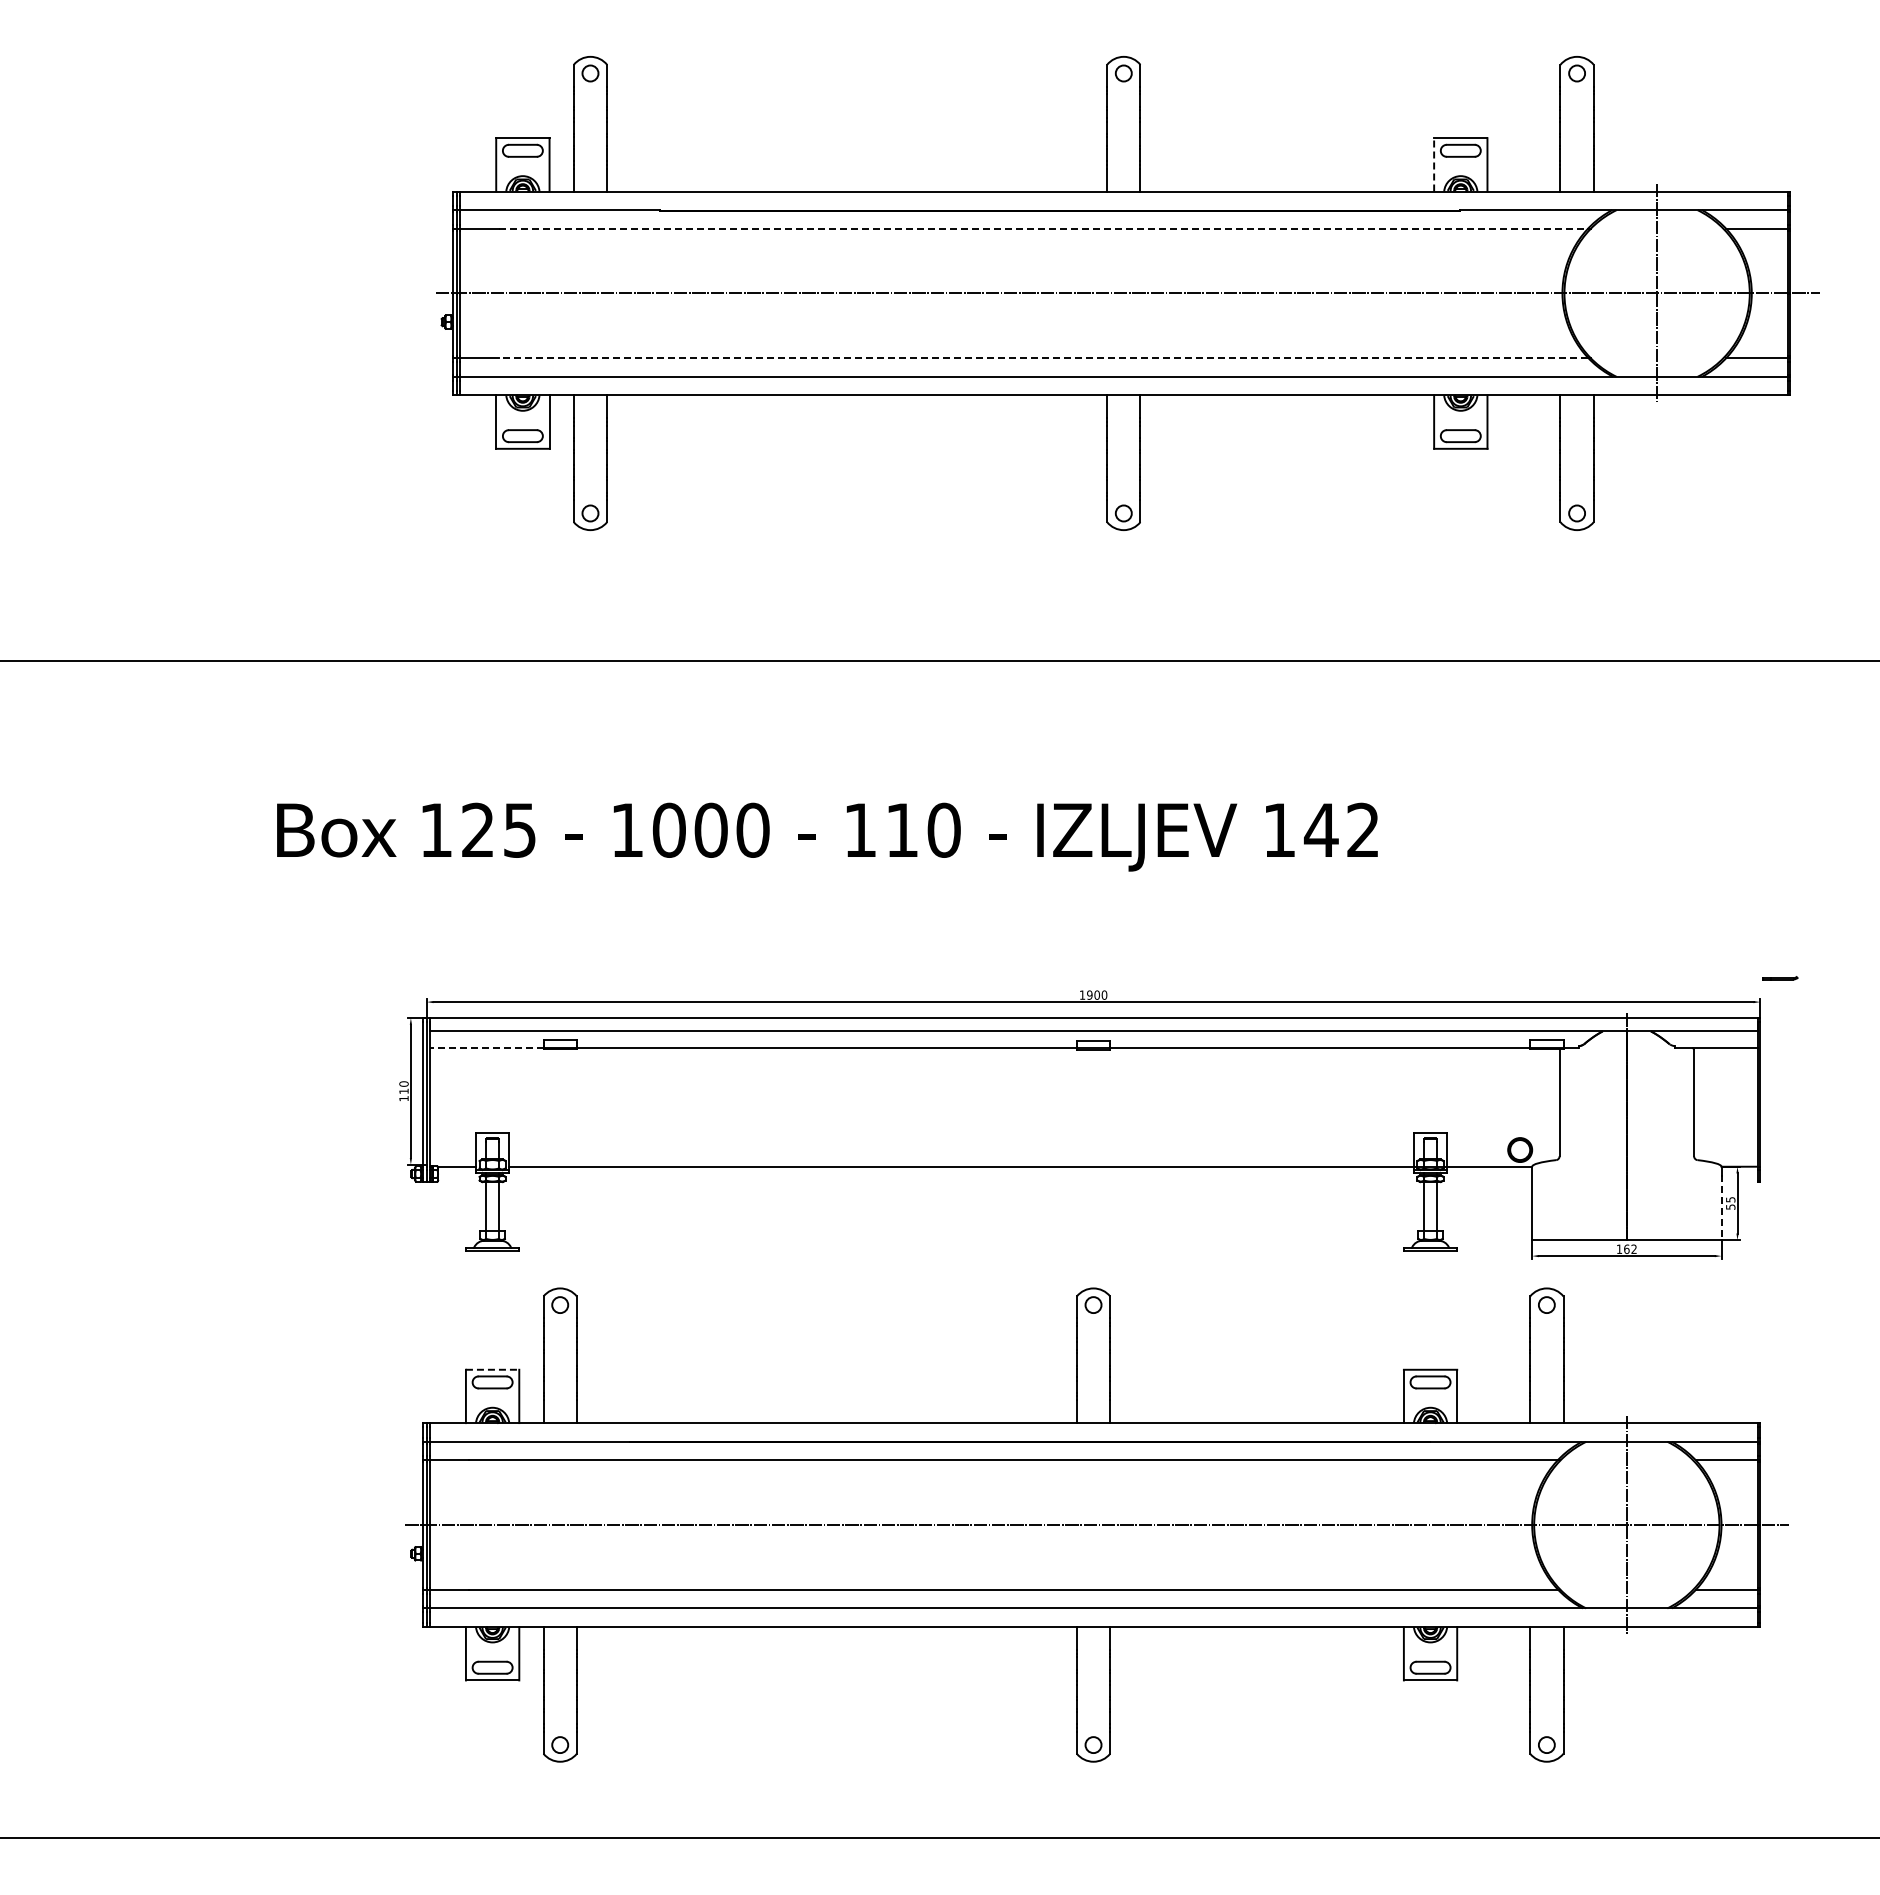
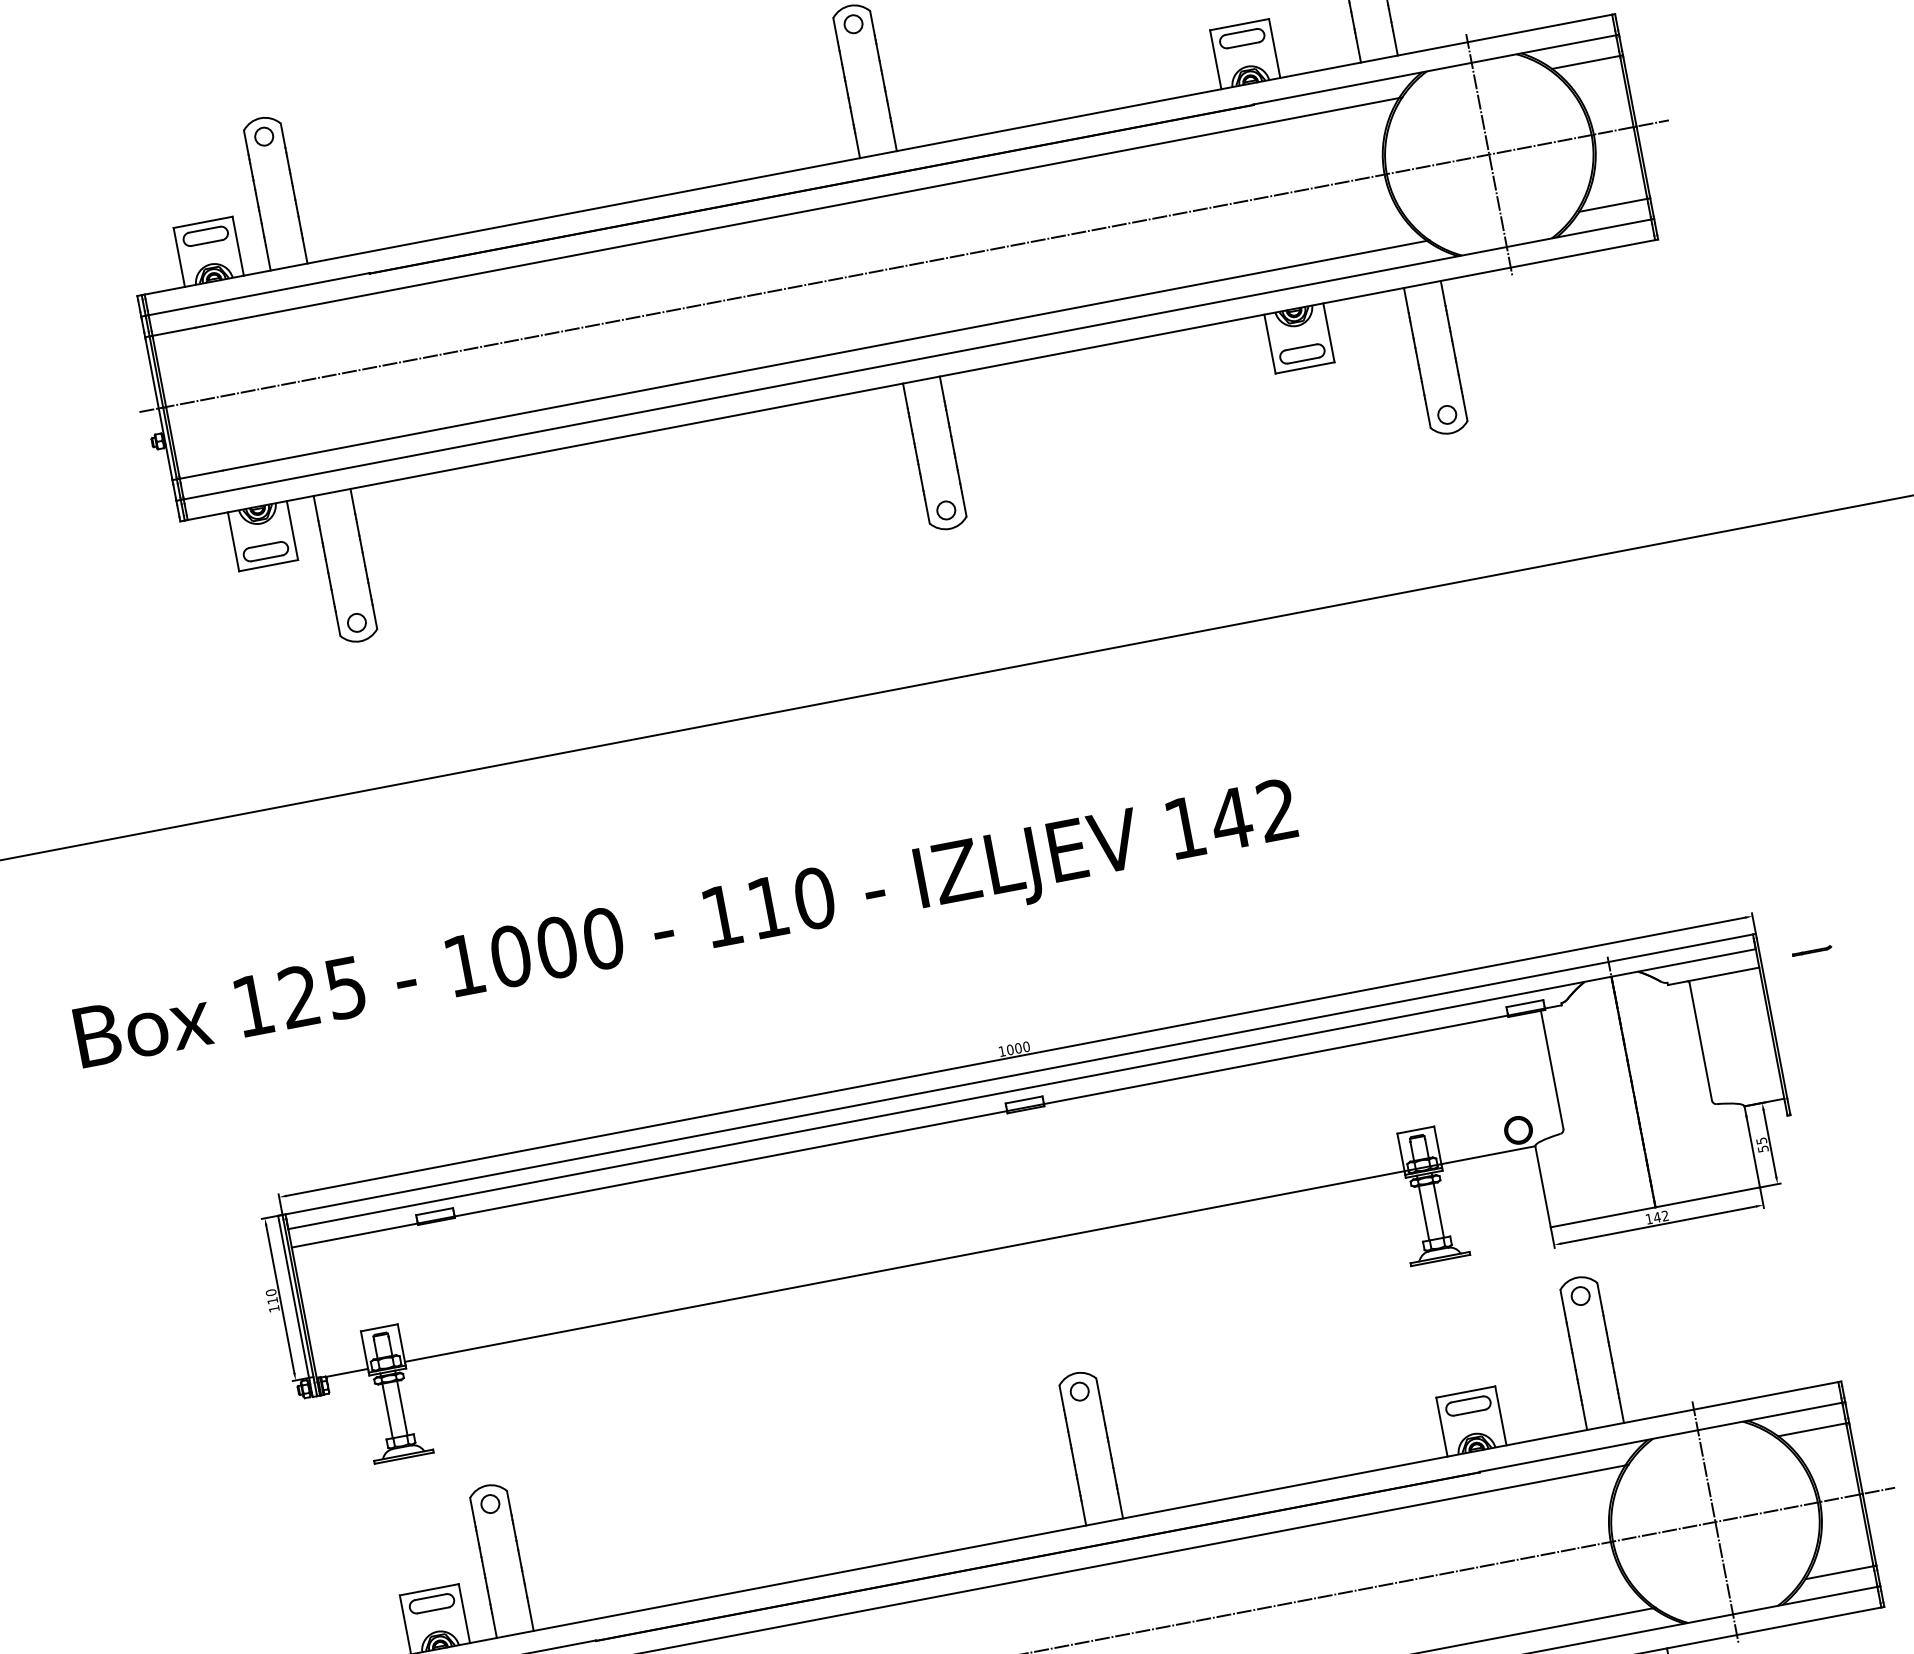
line: (1434, 164) -> (1216, 59), dashed -> solid
line: (1043, 228) -> (797, 212), dashed -> solid
line: (1043, 358) -> (824, 356), dashed -> solid
line: (1780, 978) -> (1812, 951), moved
text: (1089, 994) -> (1009, 1049), 1900 -> 1000
line: (486, 1048) -> (354, 1236), dashed -> solid
line: (1721, 1208) -> (1753, 1152), dashed -> solid
text: (1626, 1248) -> (1656, 1216), 162 -> 142
line: (492, 1369) -> (429, 1589), dashed -> solid

